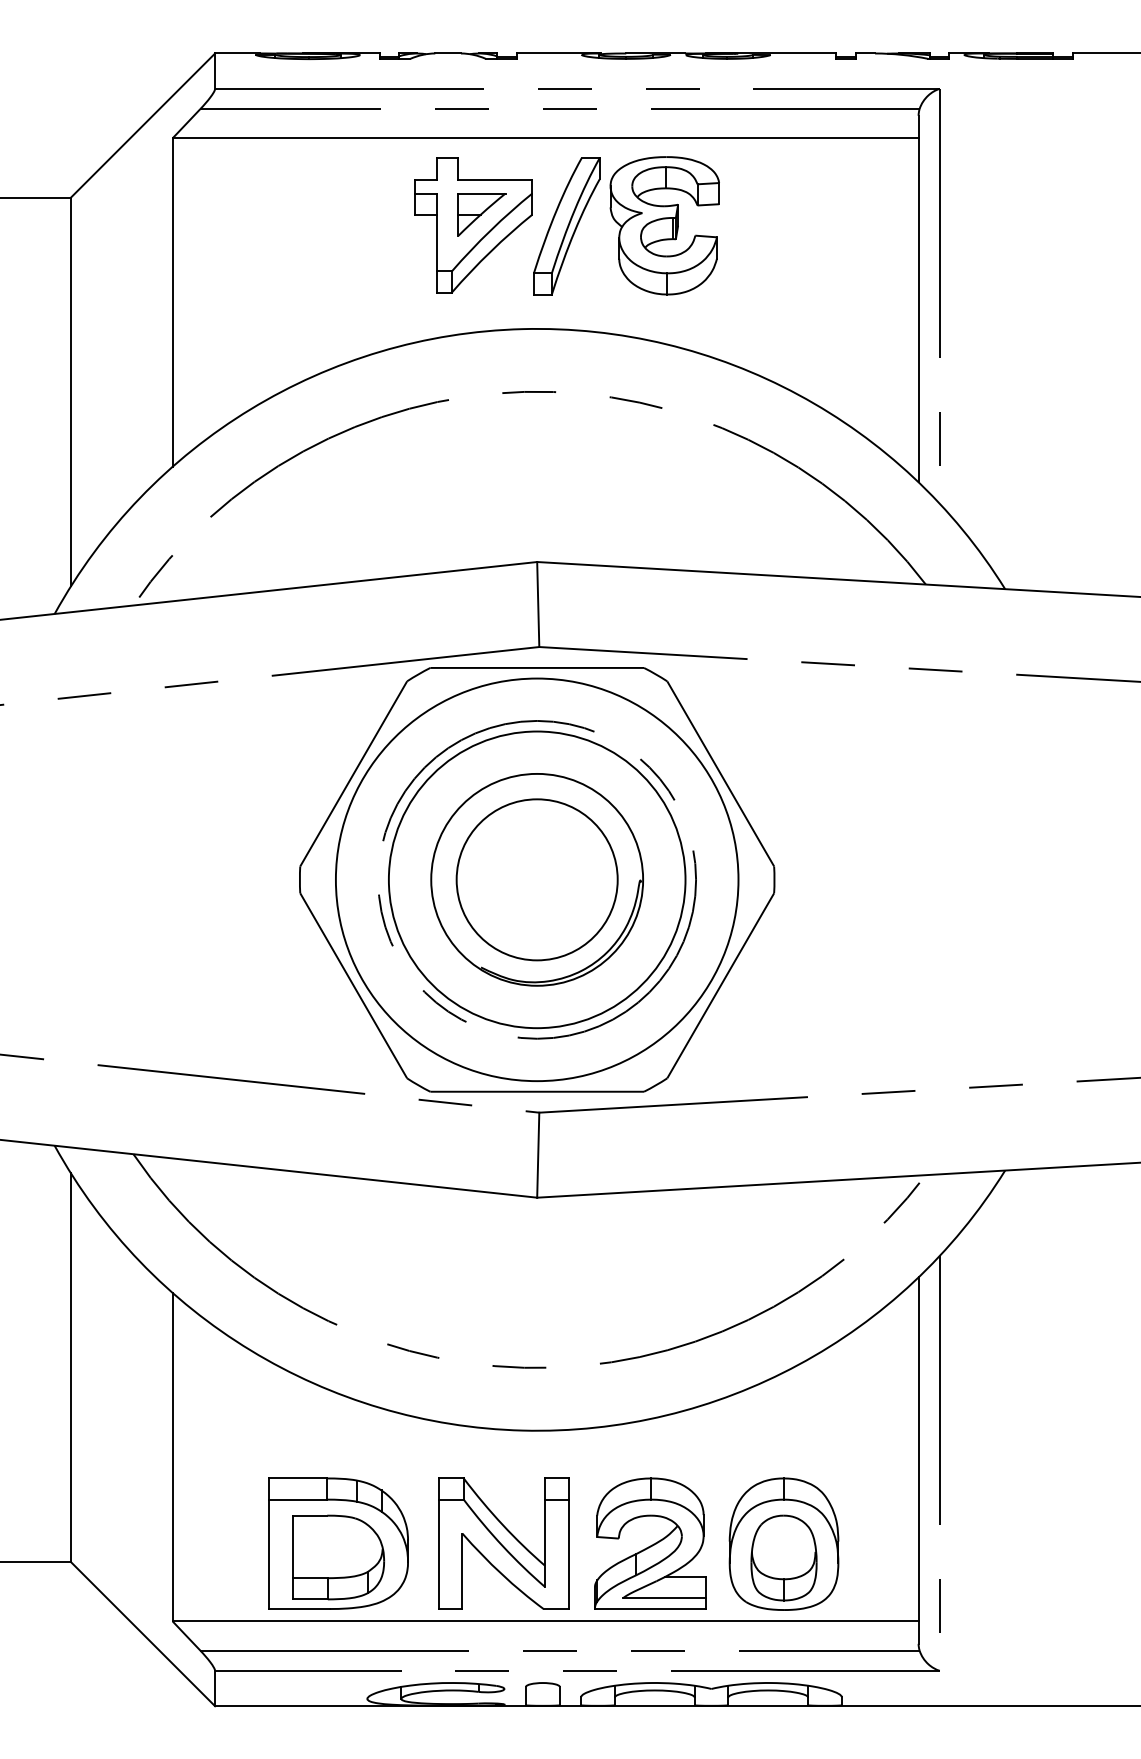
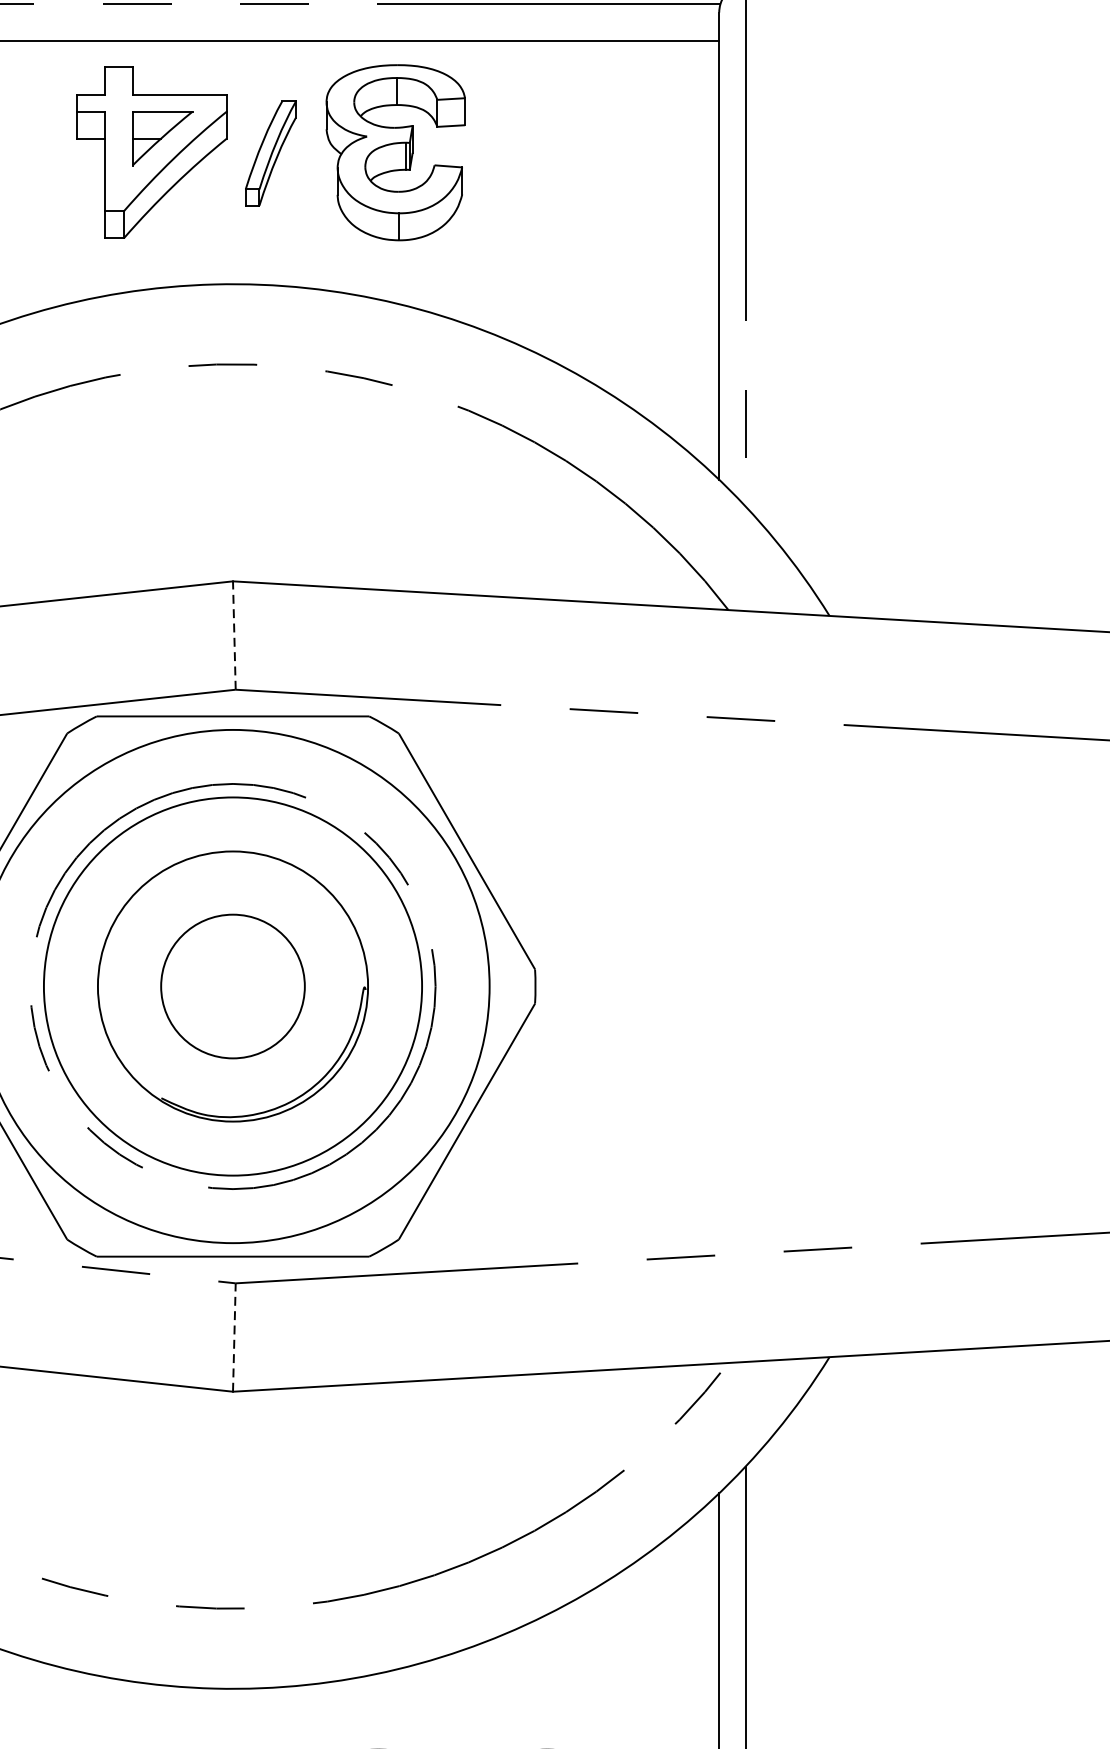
part: (566, 226) -> (270, 153), size x0.6
line: (538, 604) -> (234, 635), solid -> dashed
circle: (536, 879) -> (232, 986), size x0.7
line: (538, 1155) -> (234, 1337), solid -> dashed

